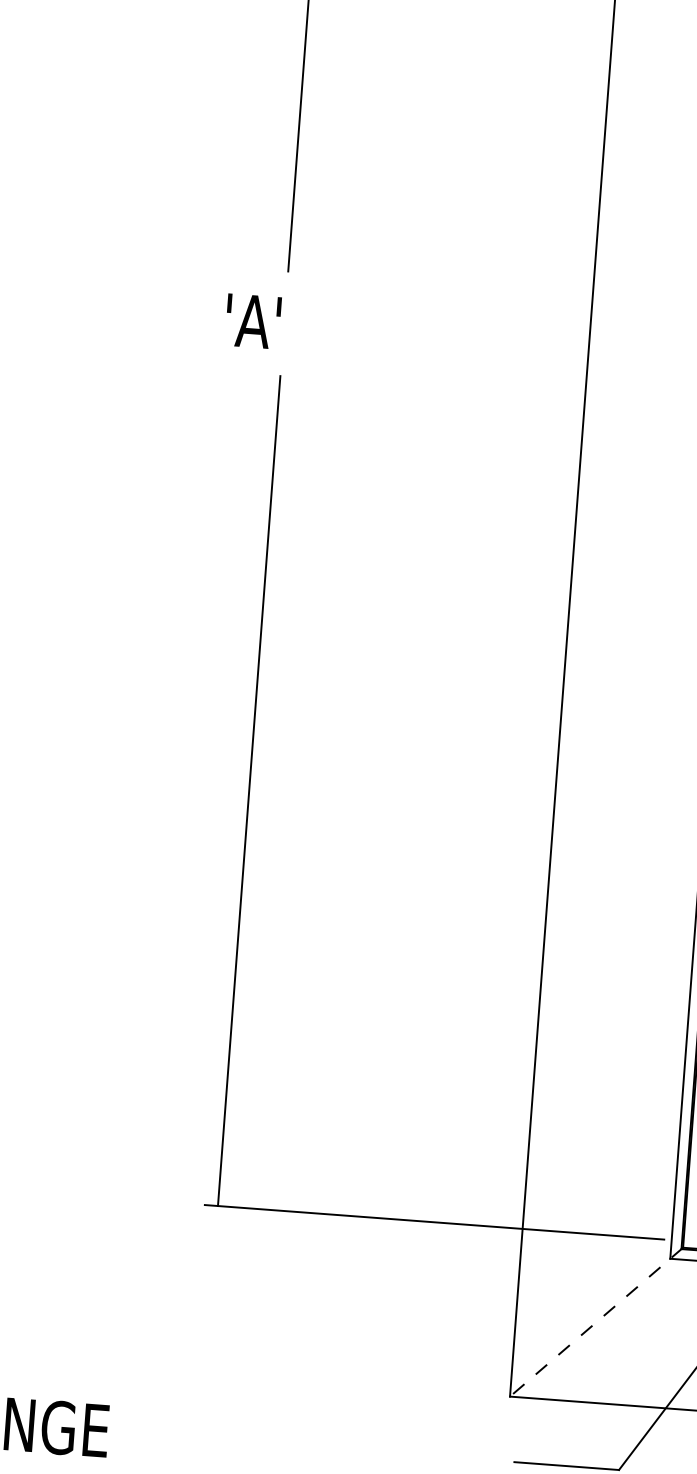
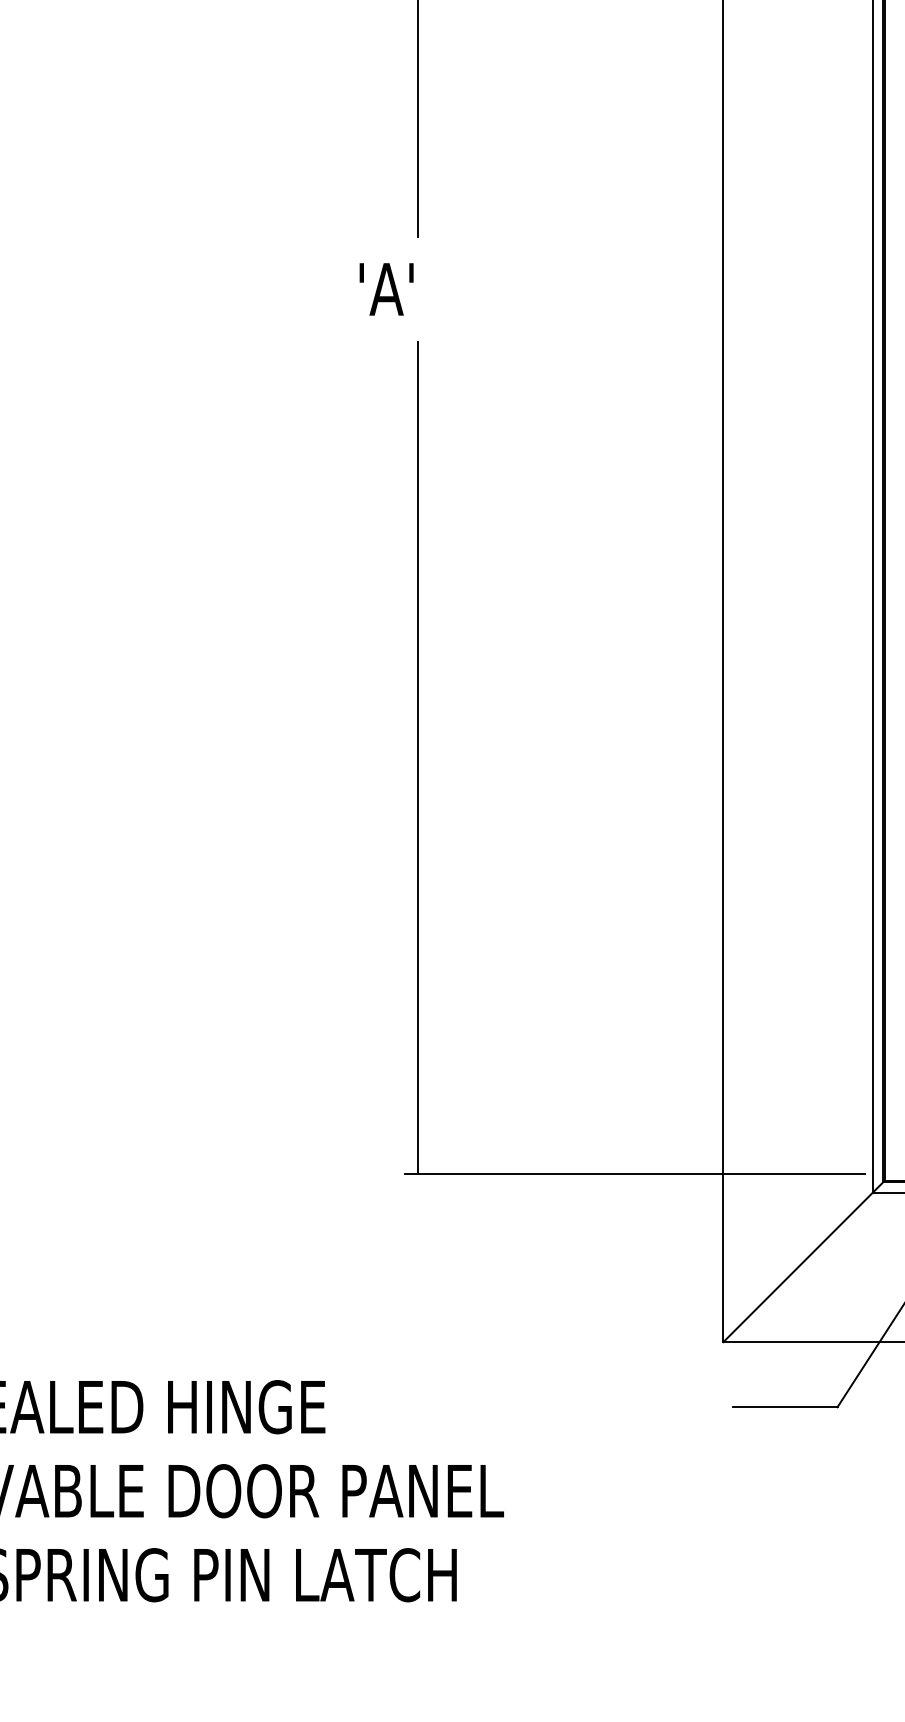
line: (596, 1322) -> (803, 1261), dashed -> solid

